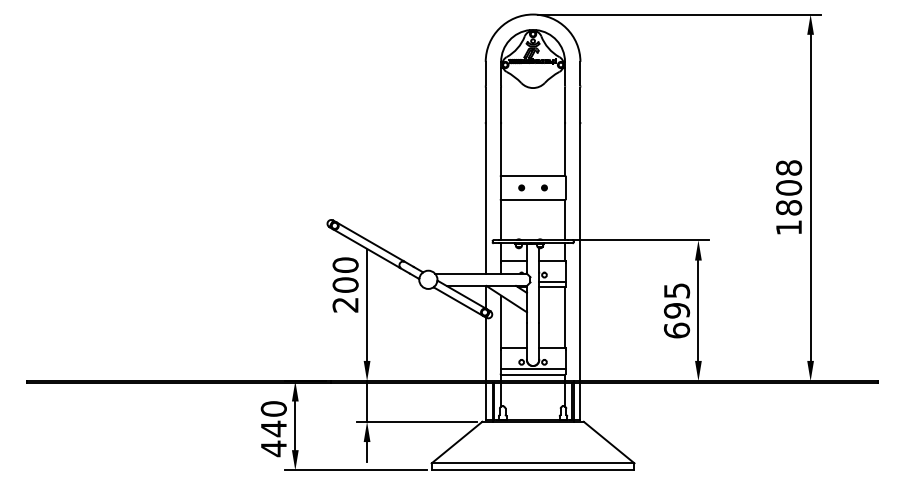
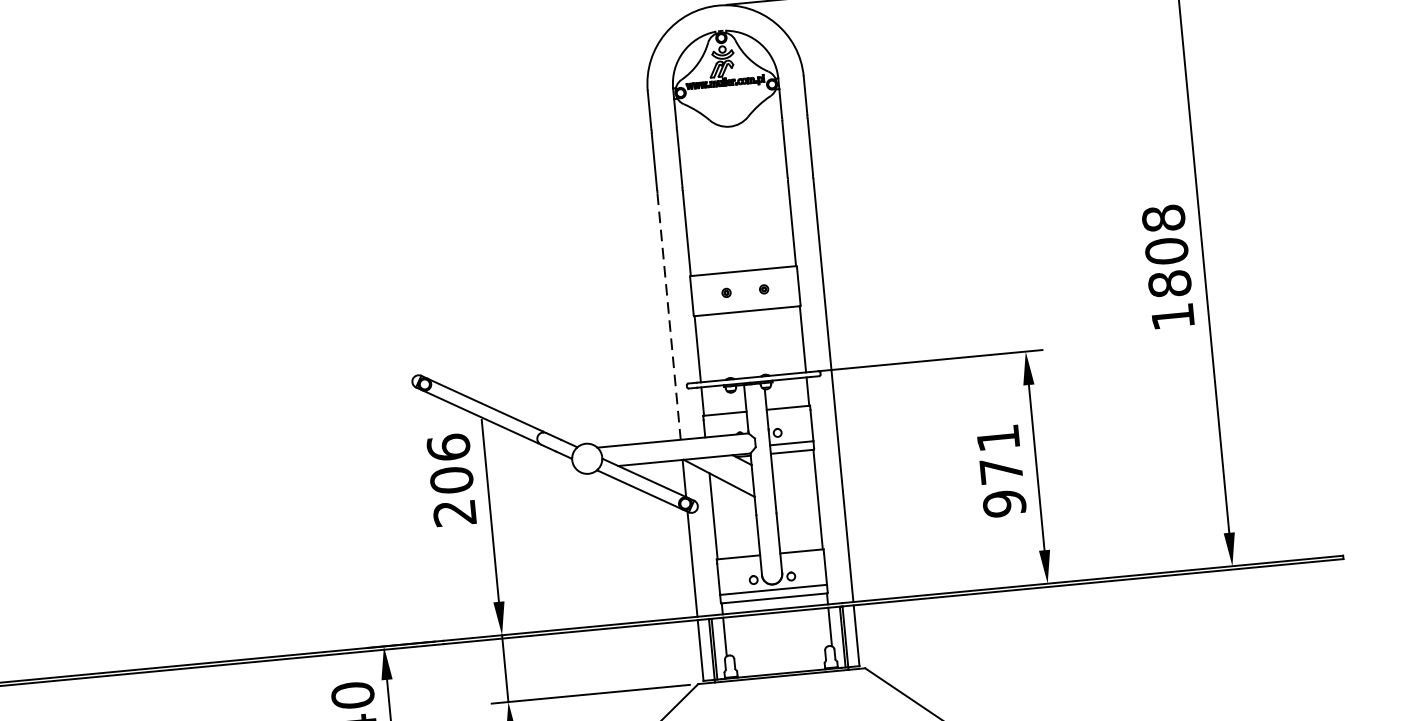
line: (485, 198) -> (668, 315), solid -> dashed
text: (345, 264) -> (448, 446), 200 -> 206
text: (676, 310) -> (1000, 470), 695 -> 971

